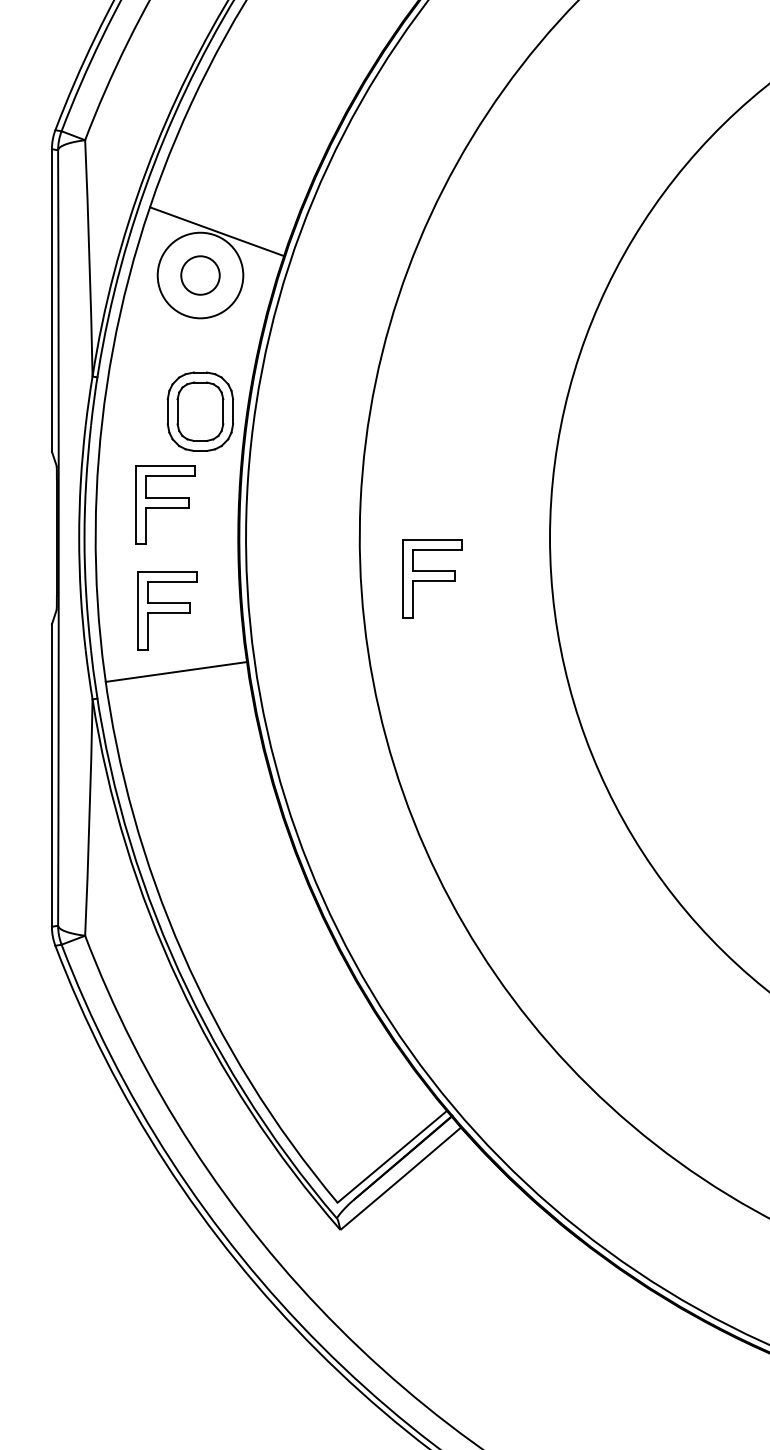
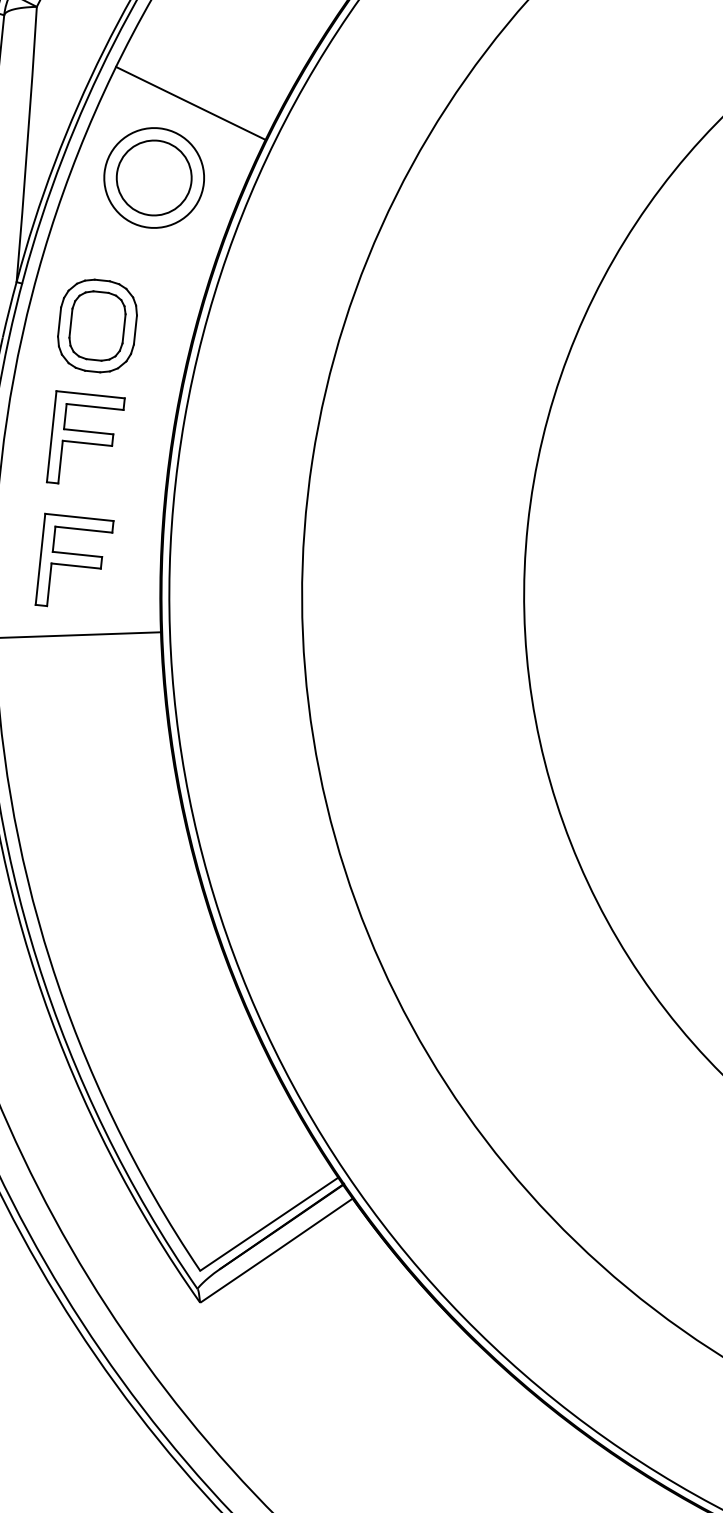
line: (217, 231) -> (191, 103), moved
circle: (200, 275) -> (154, 177), size x1.67
part: (200, 411) -> (97, 325), moved
part: (432, 578) -> (386, 557), removed

